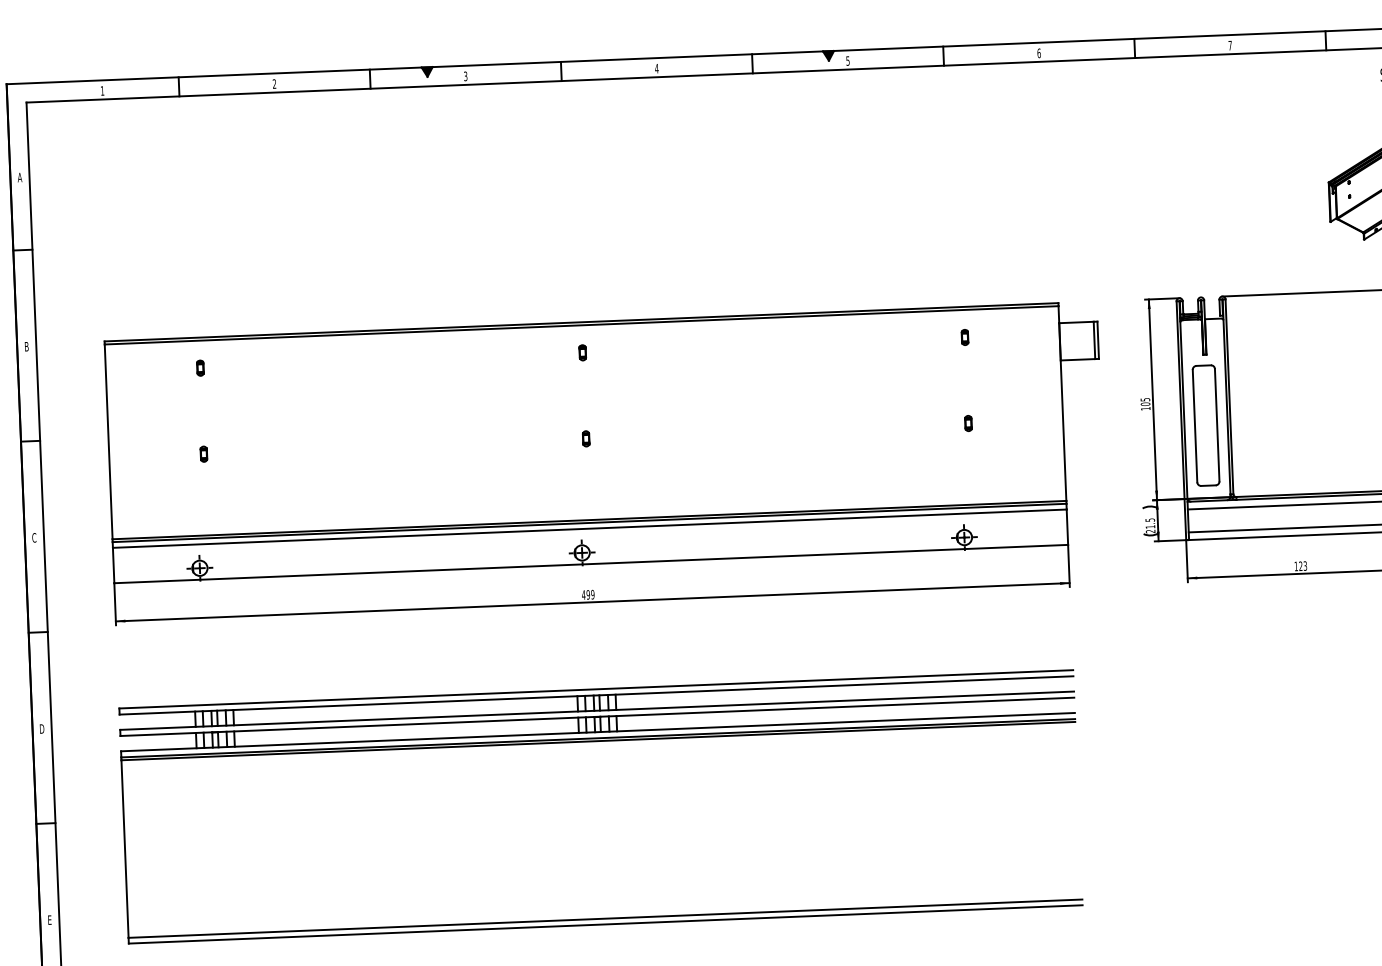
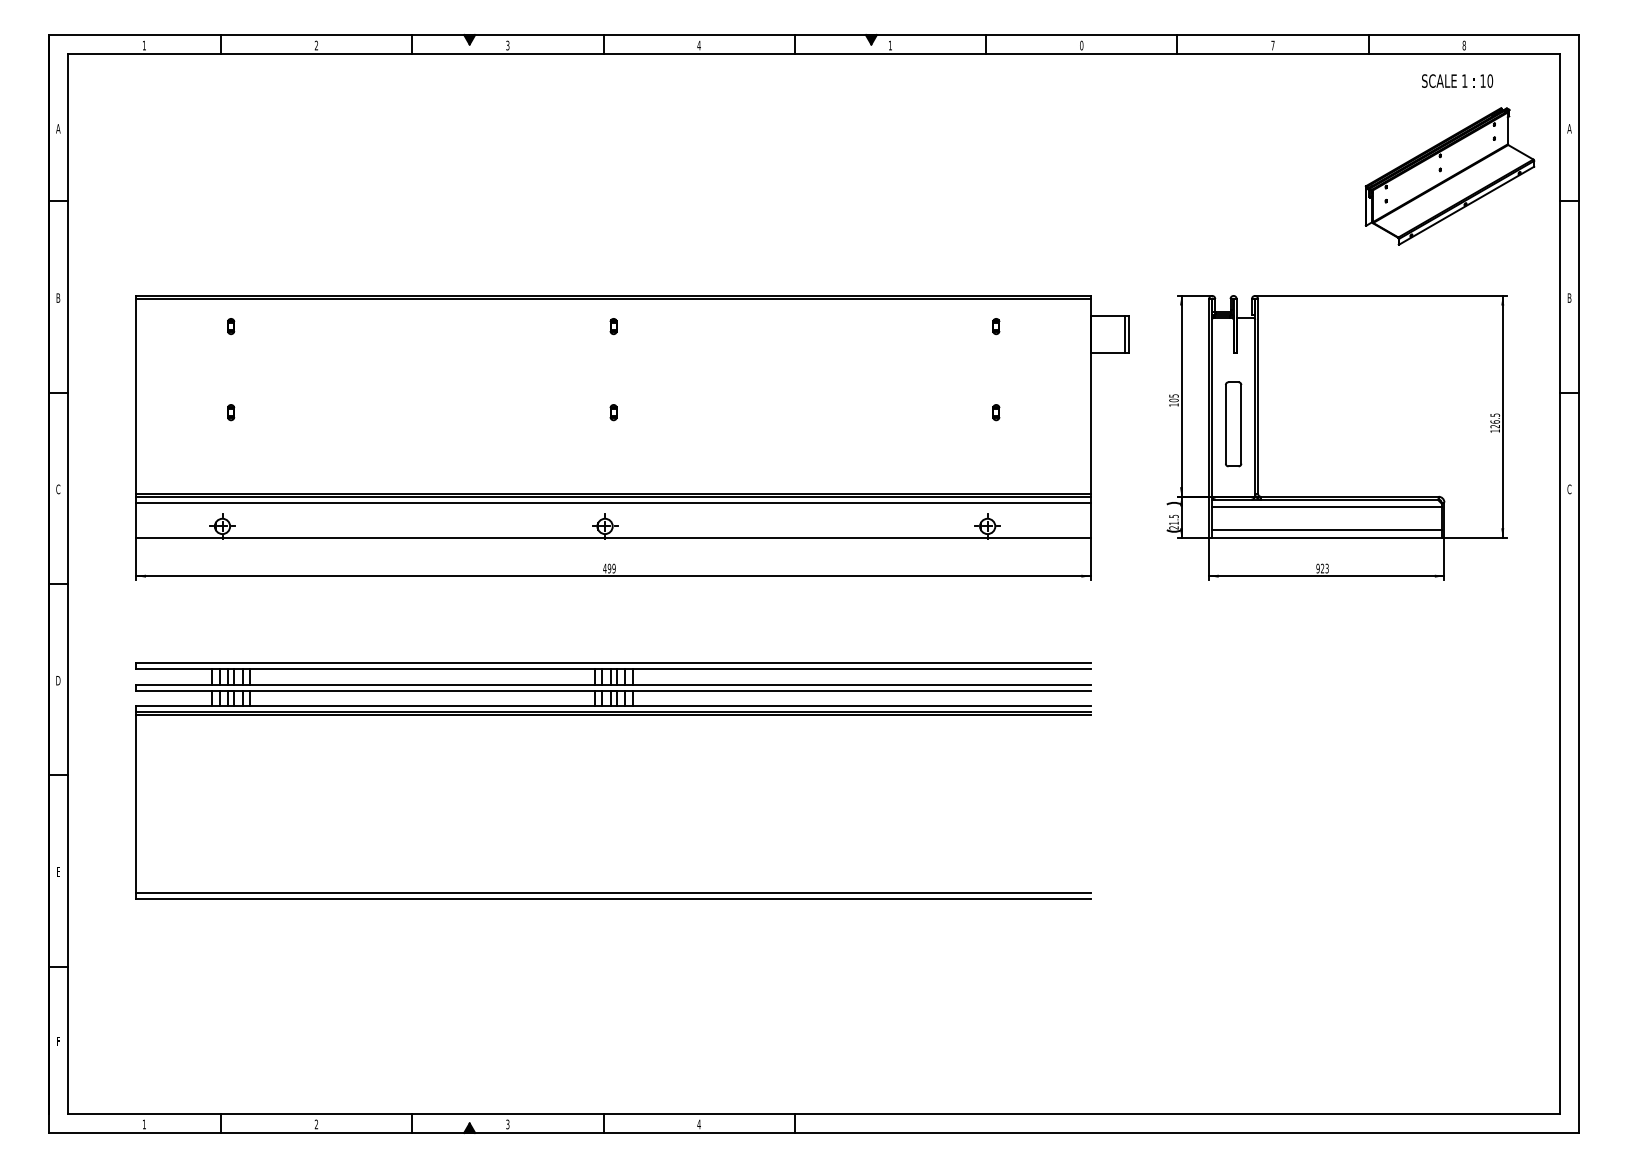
text: (1038, 52) -> (1081, 44), 6 -> 0
text: (847, 60) -> (889, 45), 5 -> 1
part: (1206, 425) -> (1233, 424), size x0.7
text: (1295, 566) -> (1317, 568), 123 -> 923

